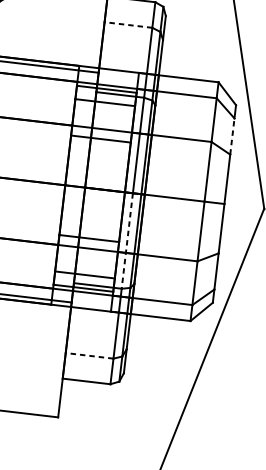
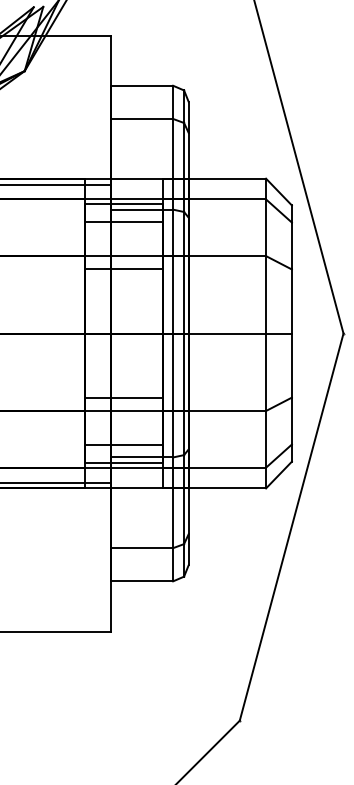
line: (128, 24) -> (142, 118), dashed -> solid
line: (232, 136) -> (291, 245), dashed -> solid
line: (127, 241) -> (173, 395), dashed -> solid
line: (89, 356) -> (142, 548), dashed -> solid

